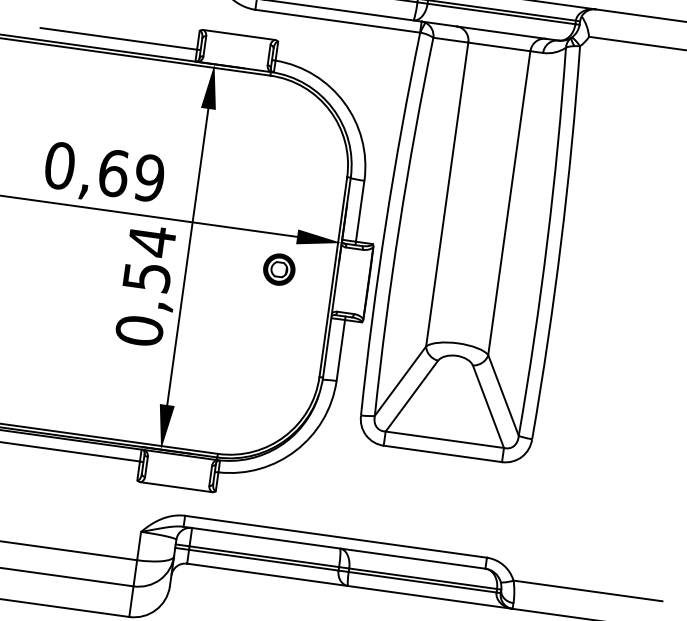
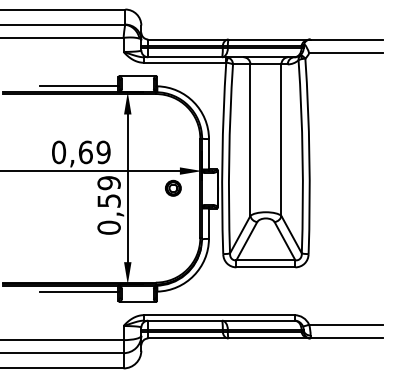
text: (150, 239) -> (108, 182), 0,54 -> 0,59

